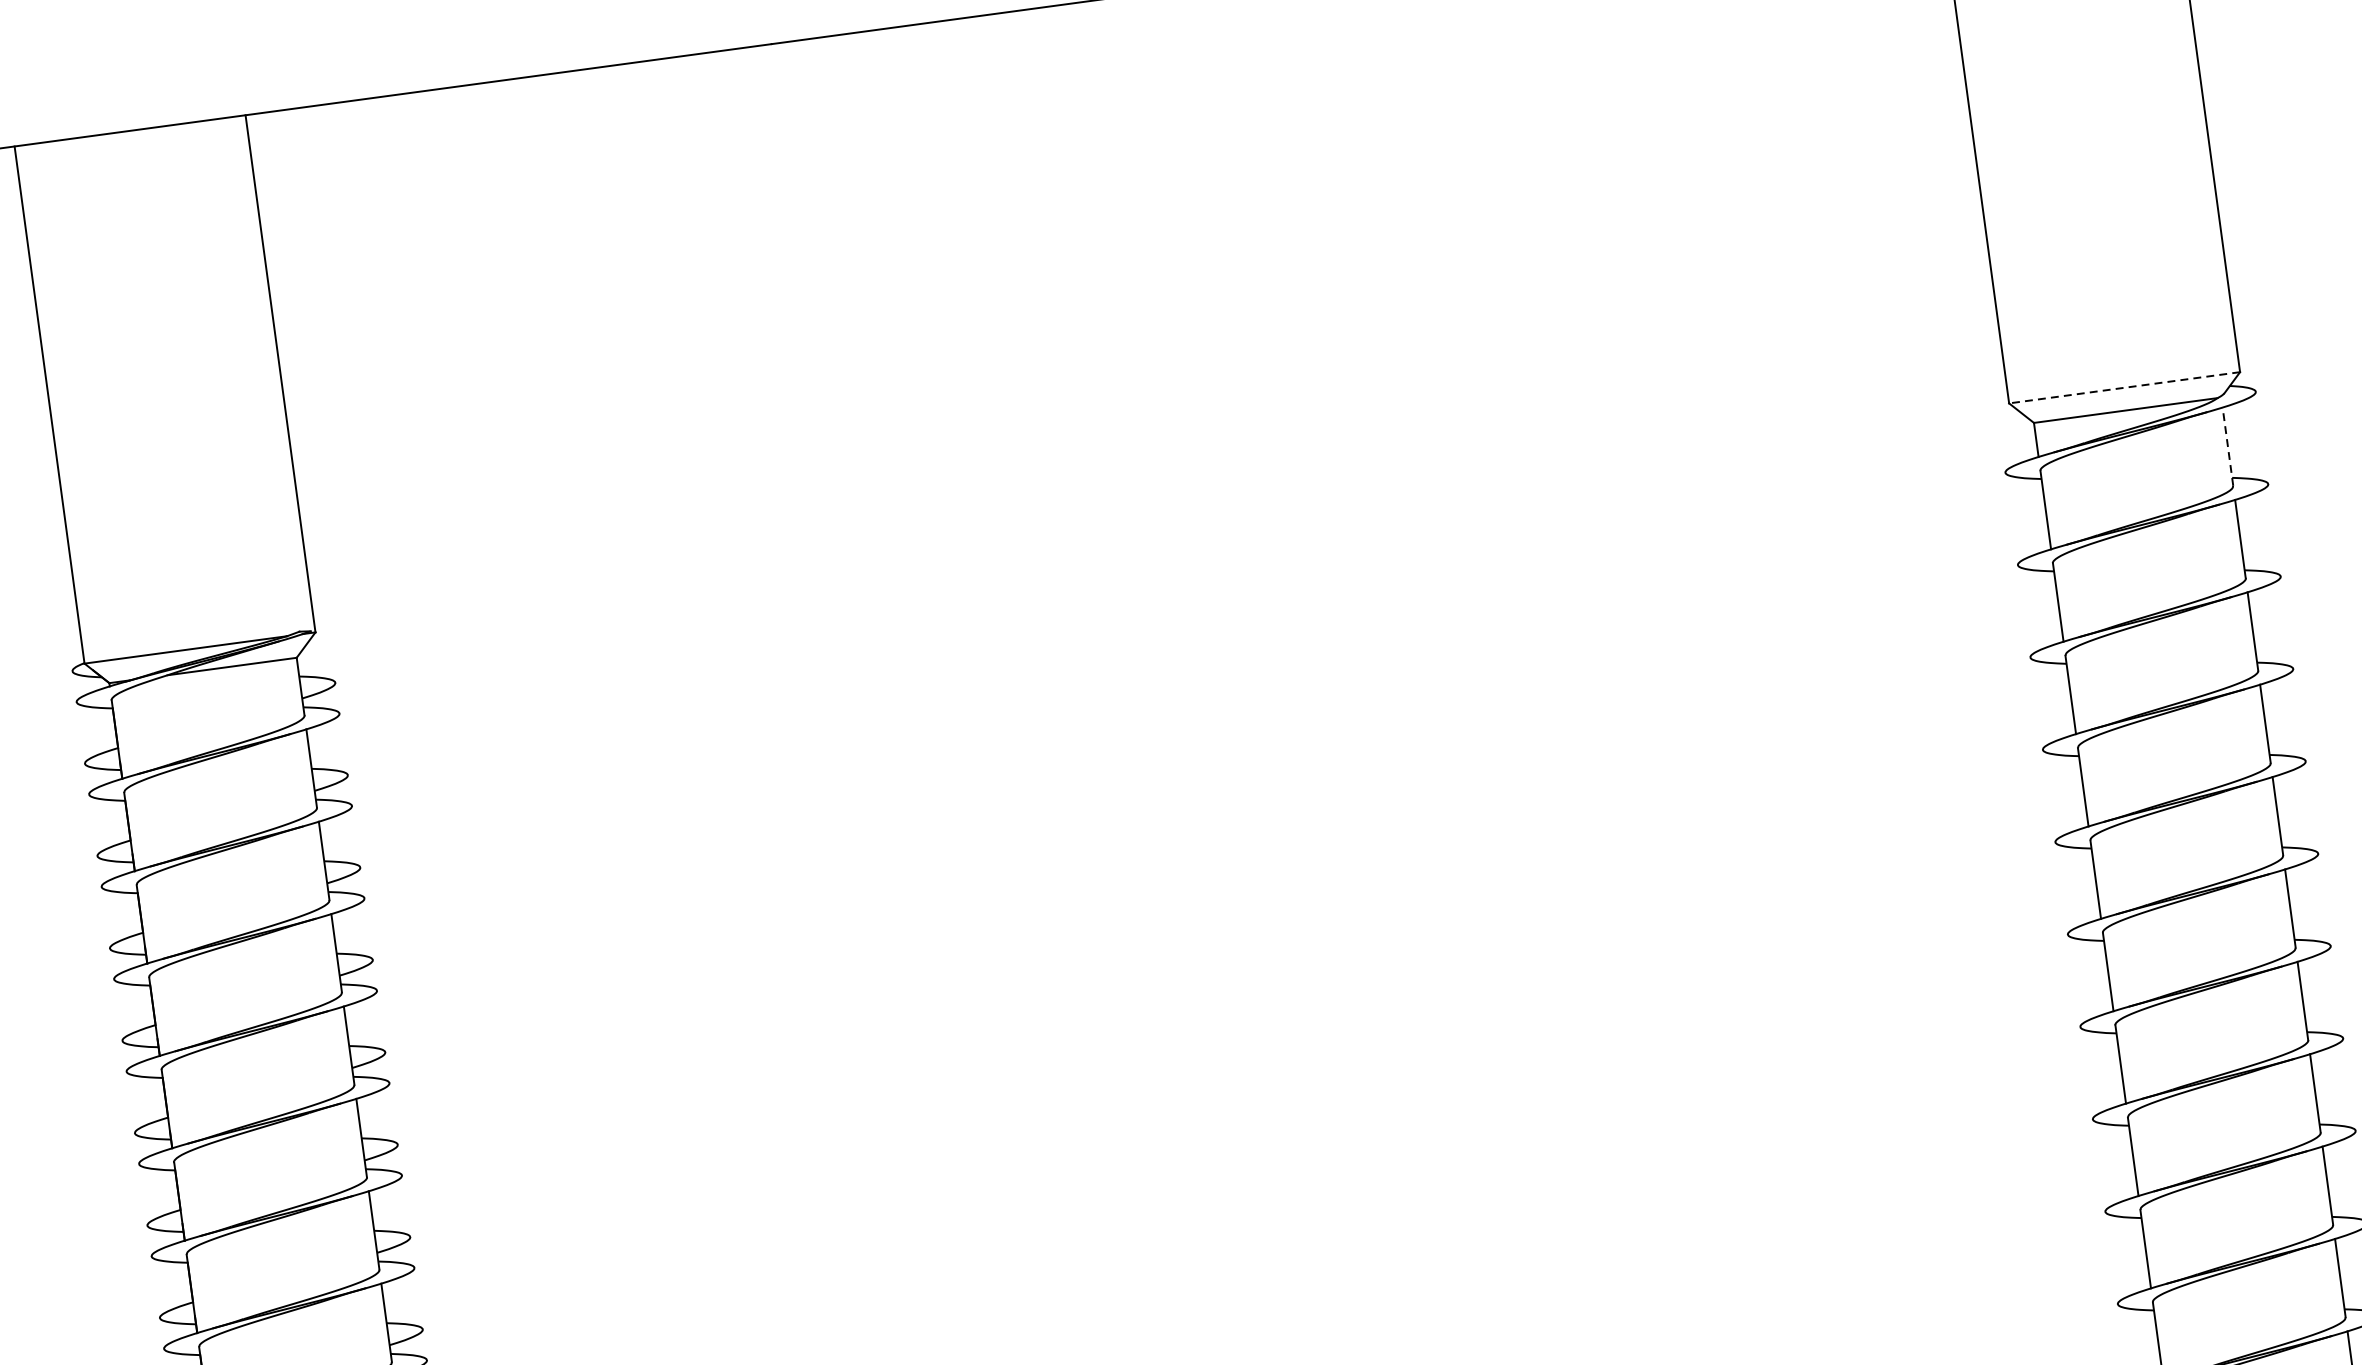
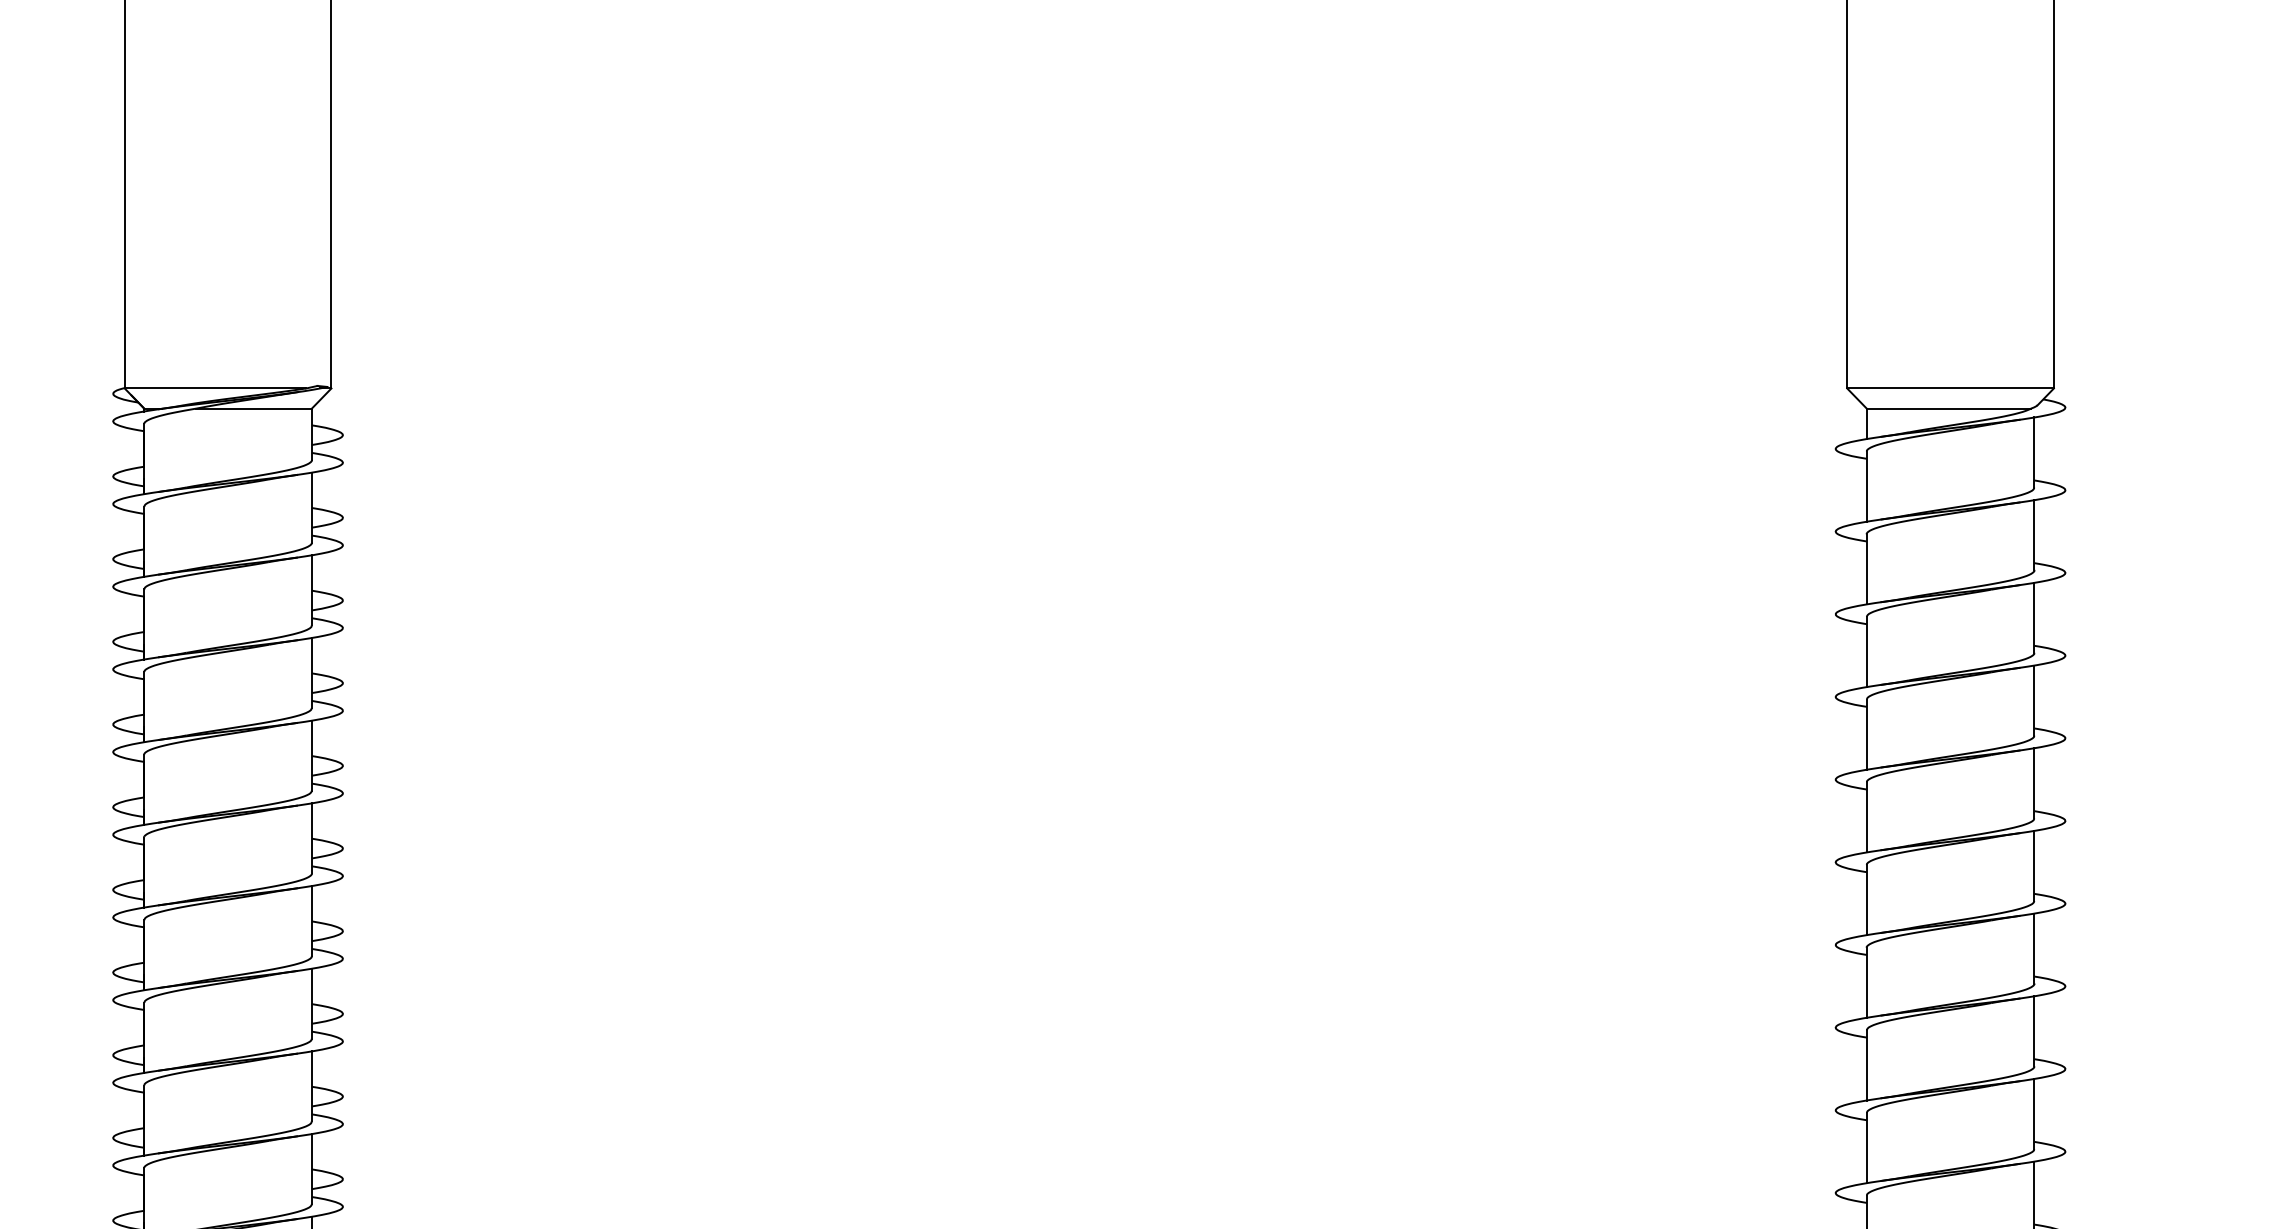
line: (2124, 387) -> (1950, 388), dashed -> solid
line: (2228, 446) -> (2034, 452), dashed -> solid

